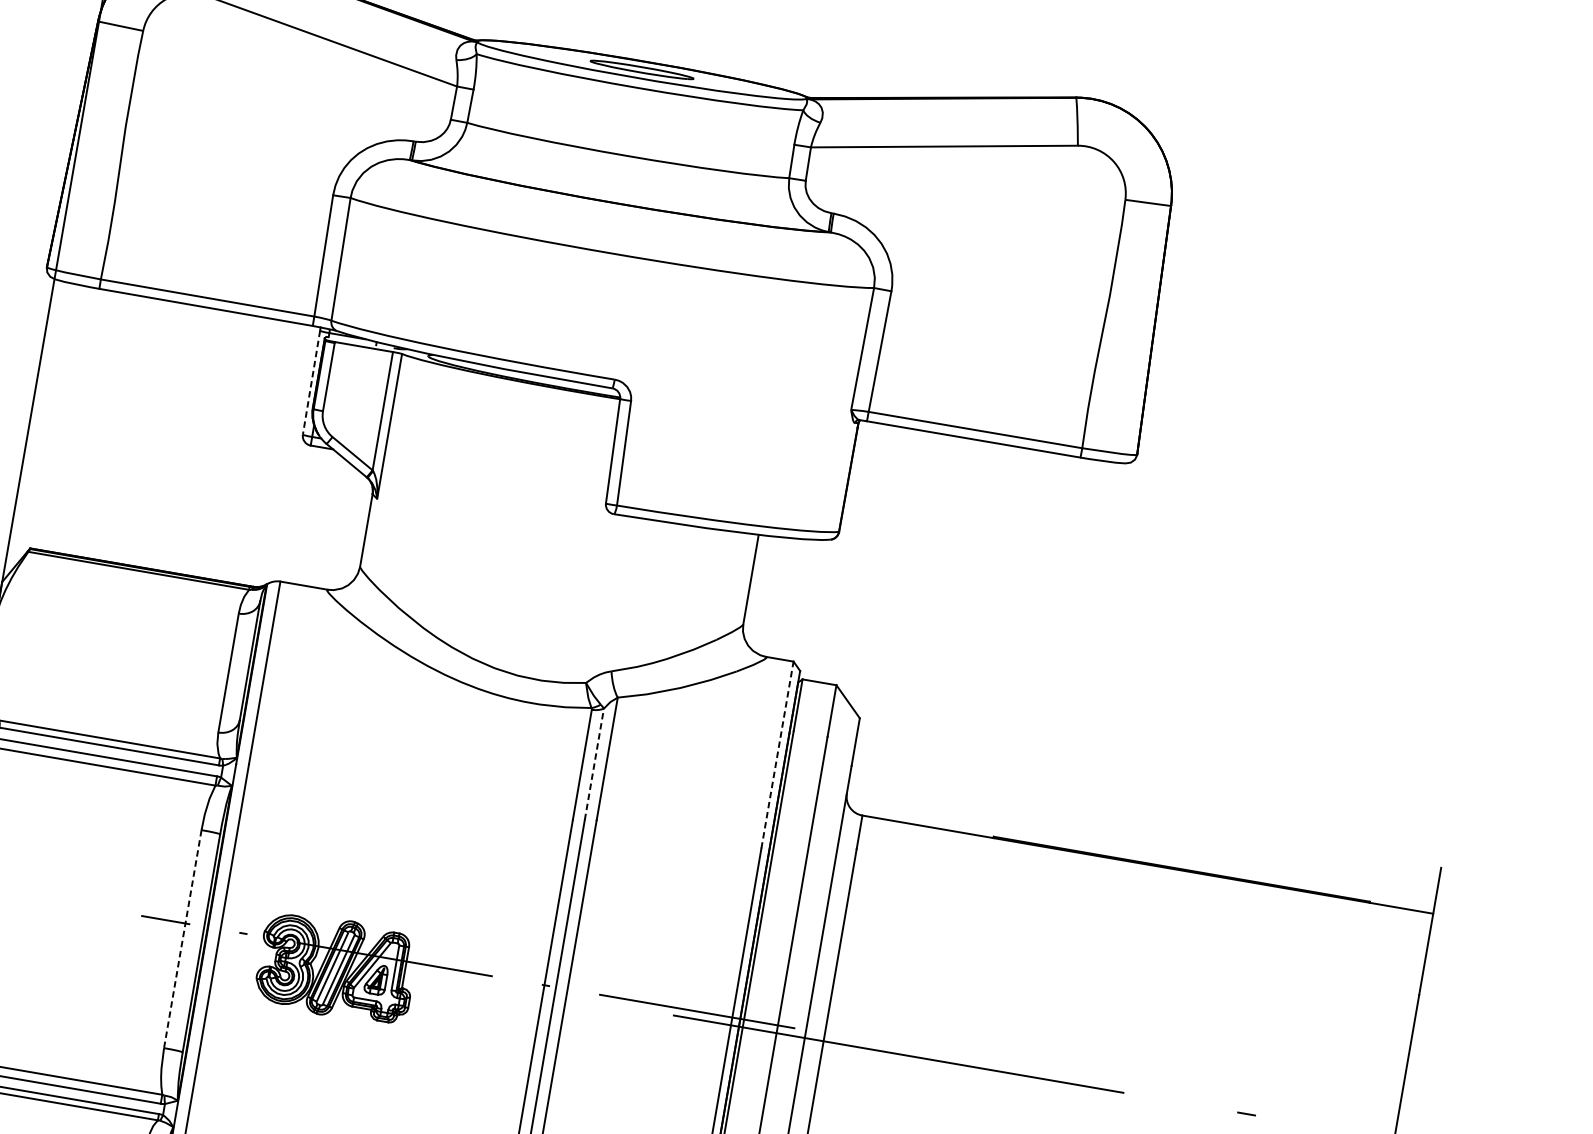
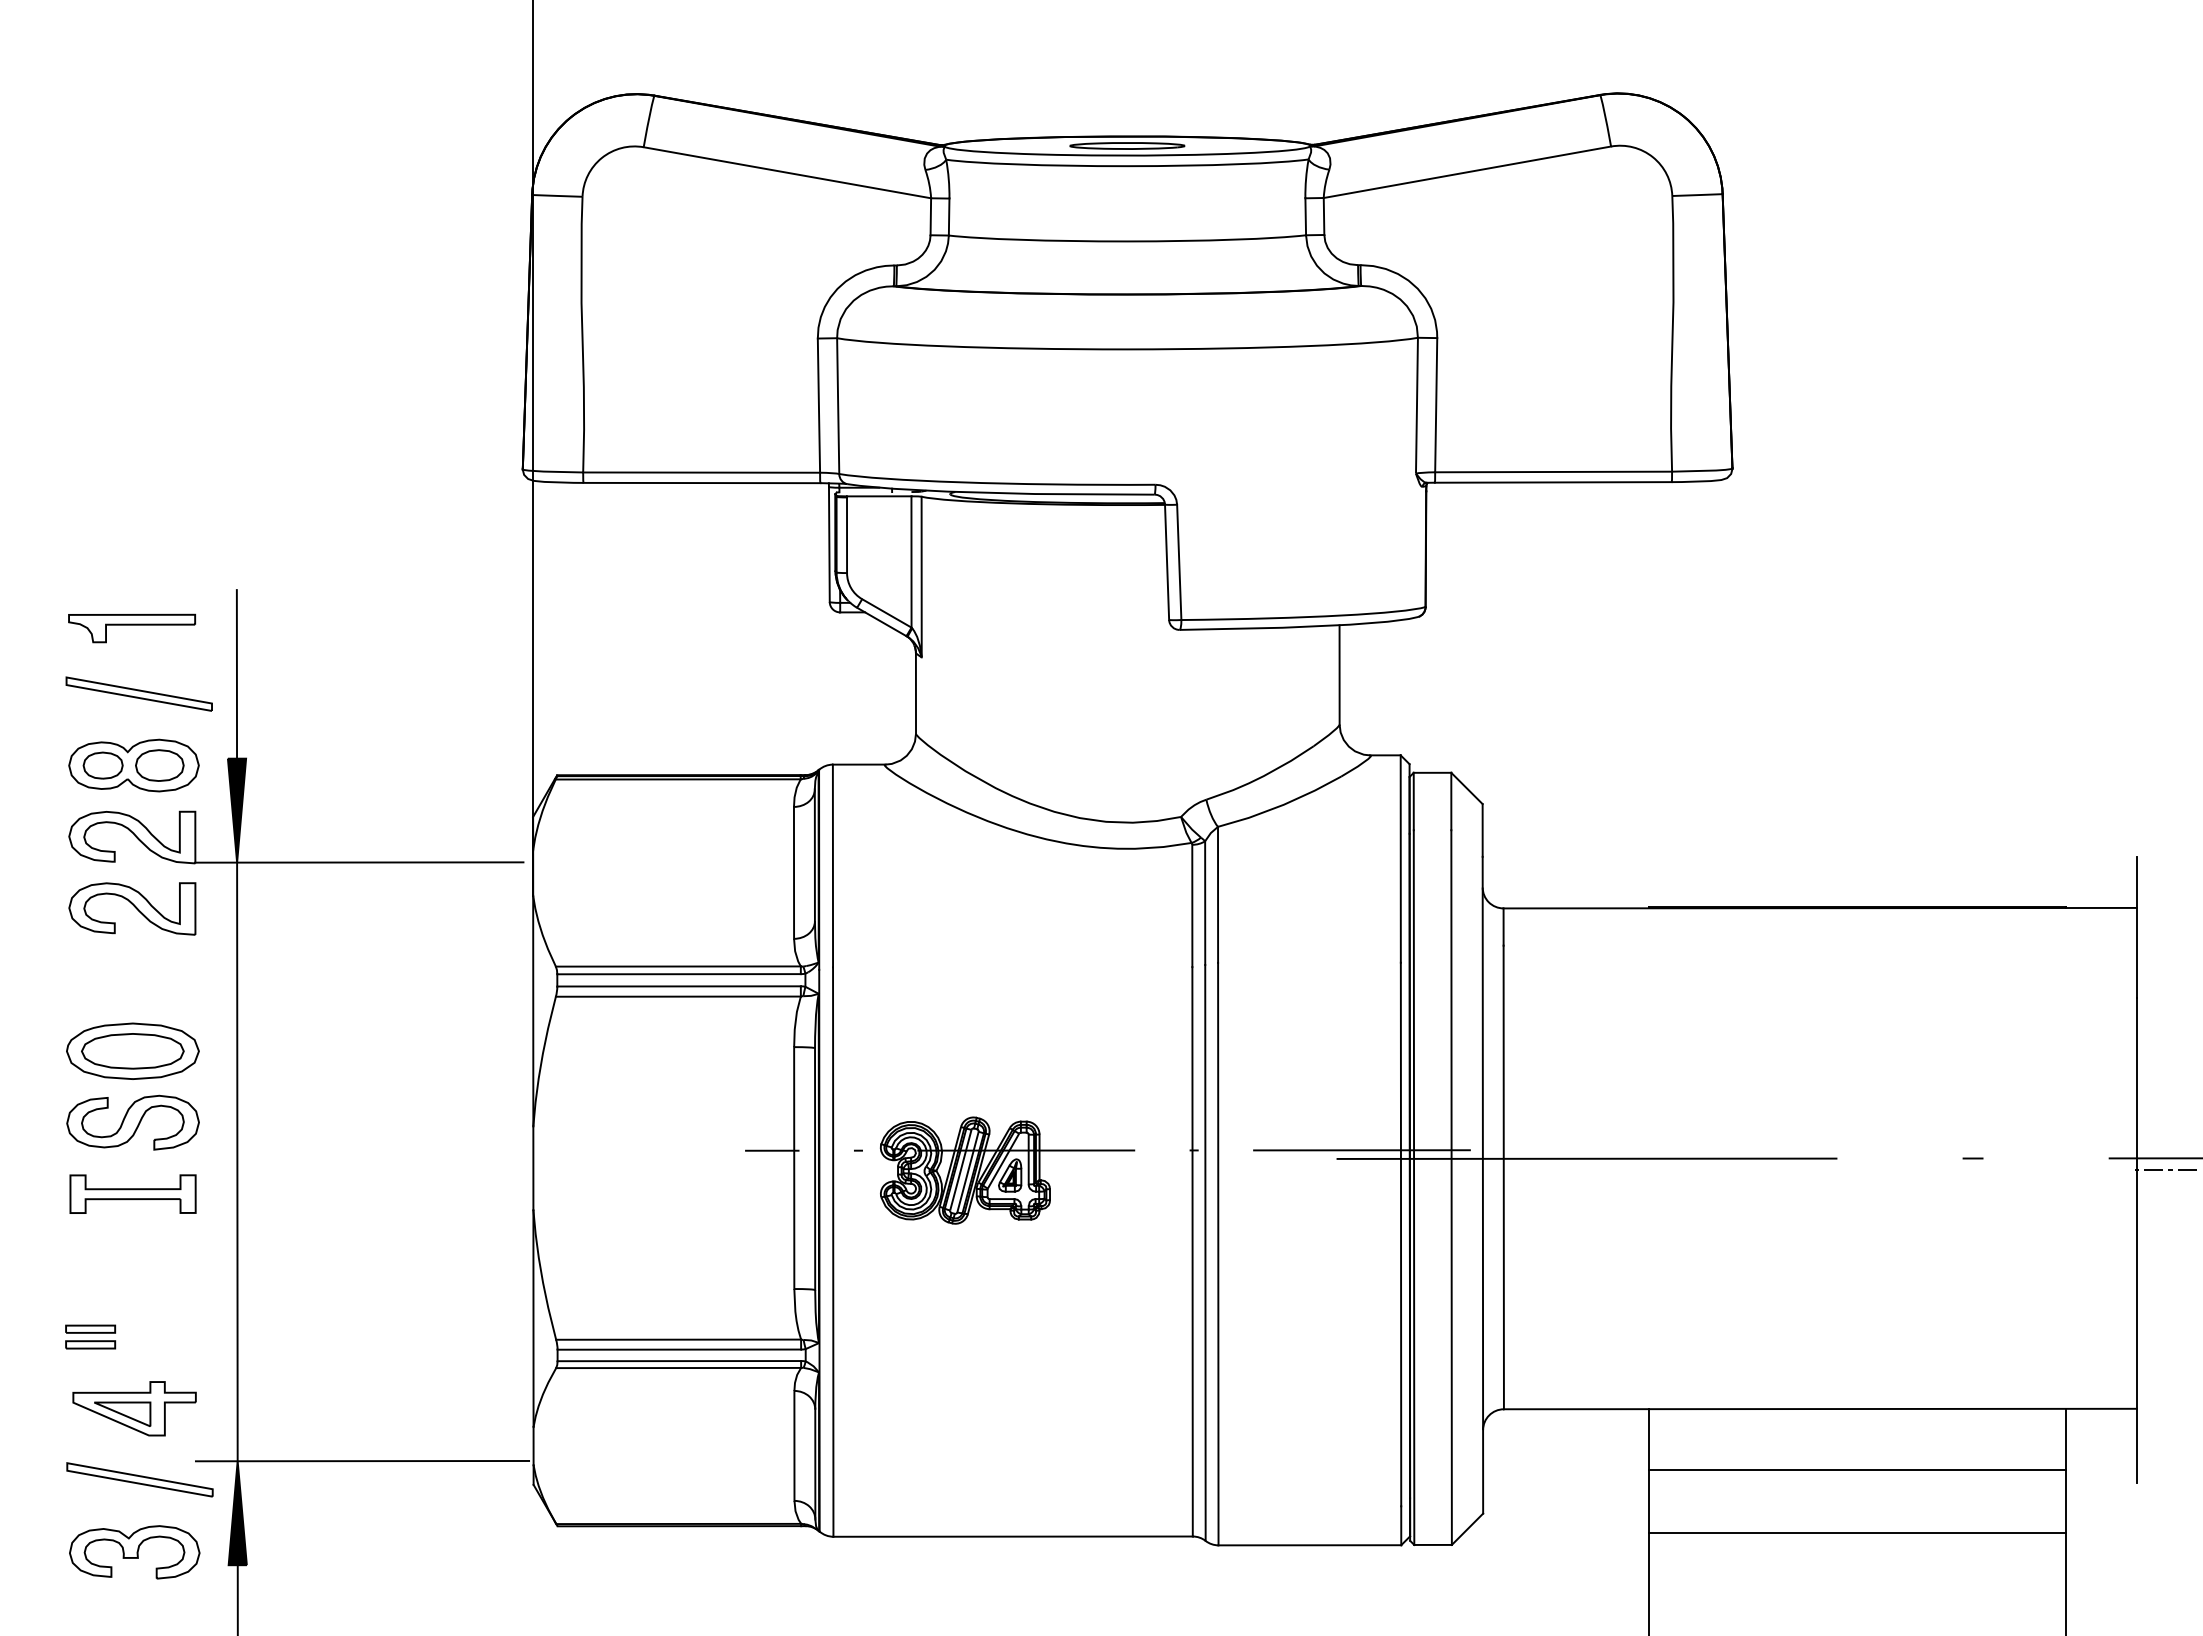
line: (311, 382) -> (829, 544), dashed -> solid
line: (777, 755) -> (1400, 859), dashed -> solid
line: (594, 764) -> (1205, 903), dashed -> solid
line: (182, 939) -> (794, 1168), dashed -> solid

